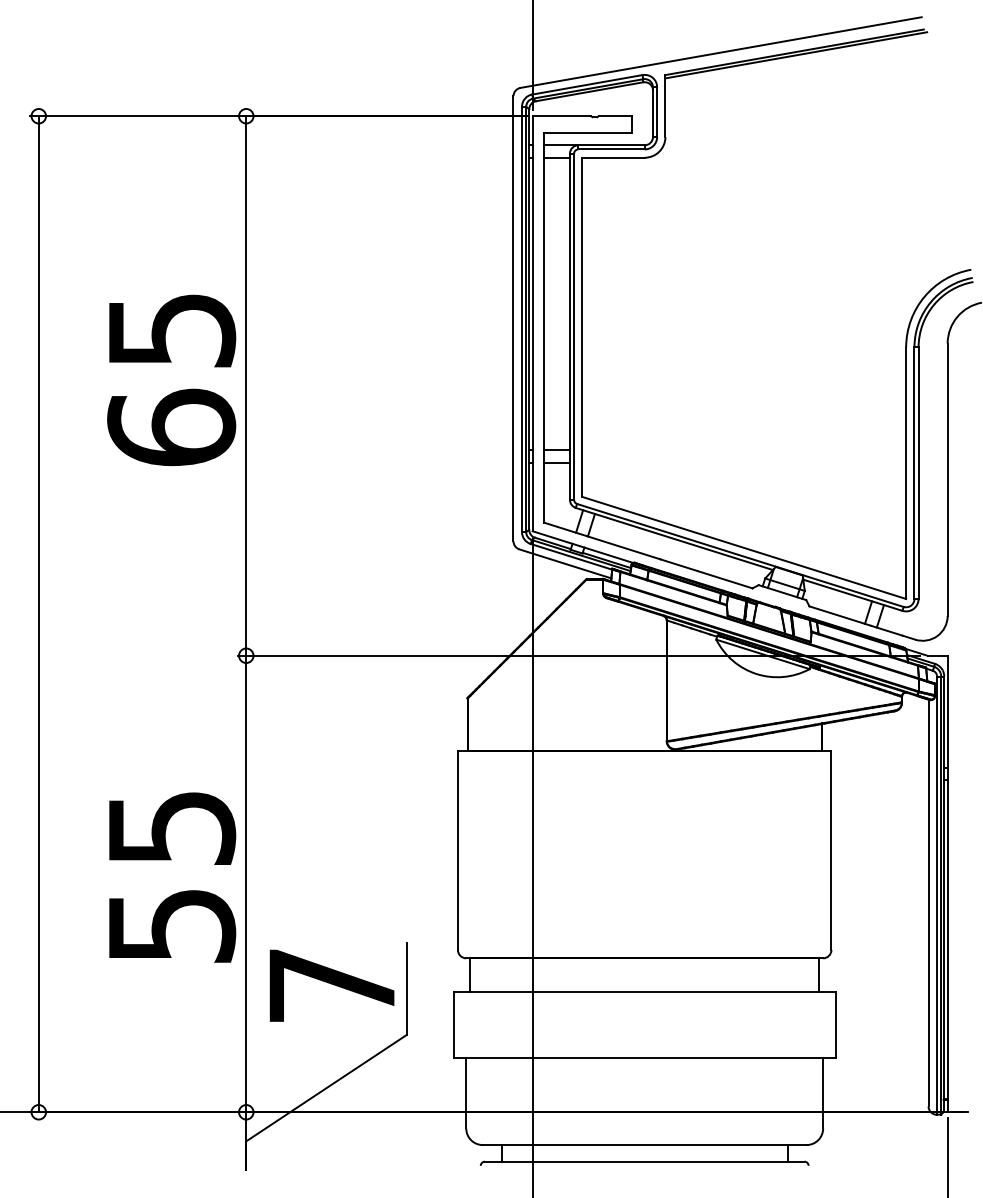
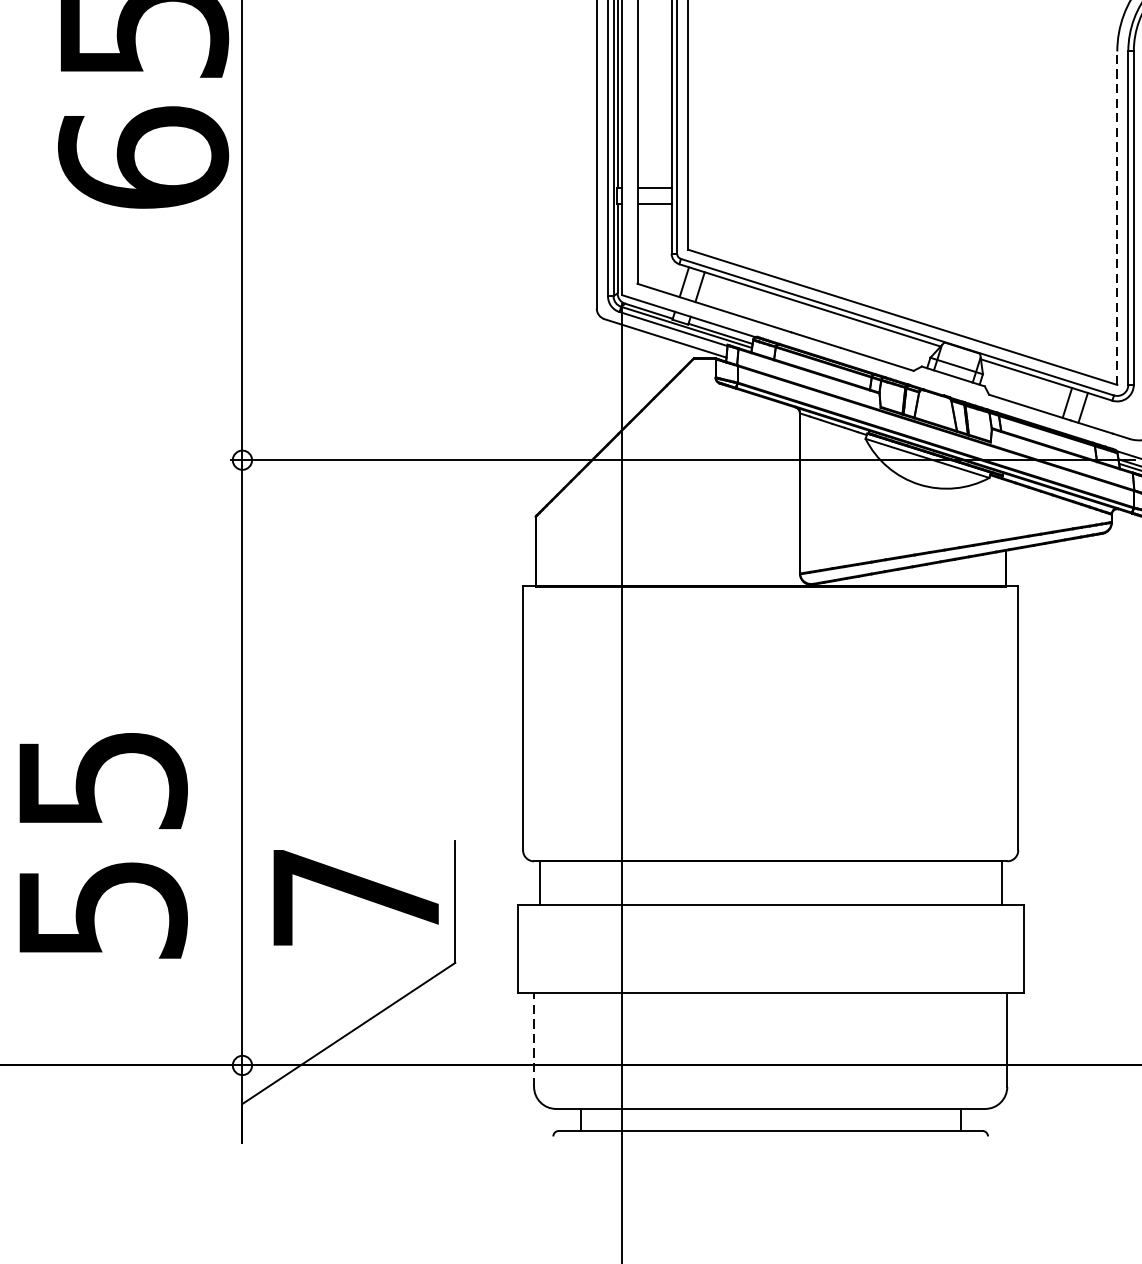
line: (906, 473) -> (1117, 218), solid -> dashed
text: (172, 877) -> (103, 845), moved
line: (466, 1092) -> (534, 1039), solid -> dashed

